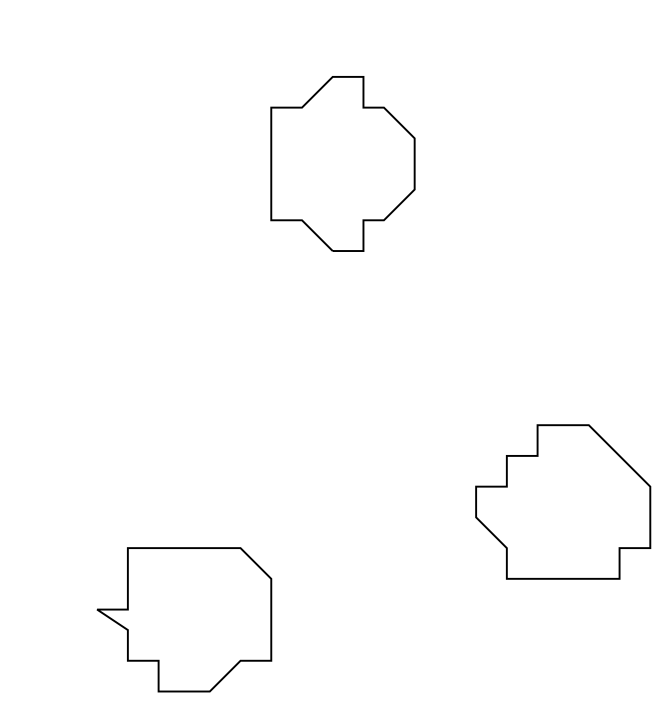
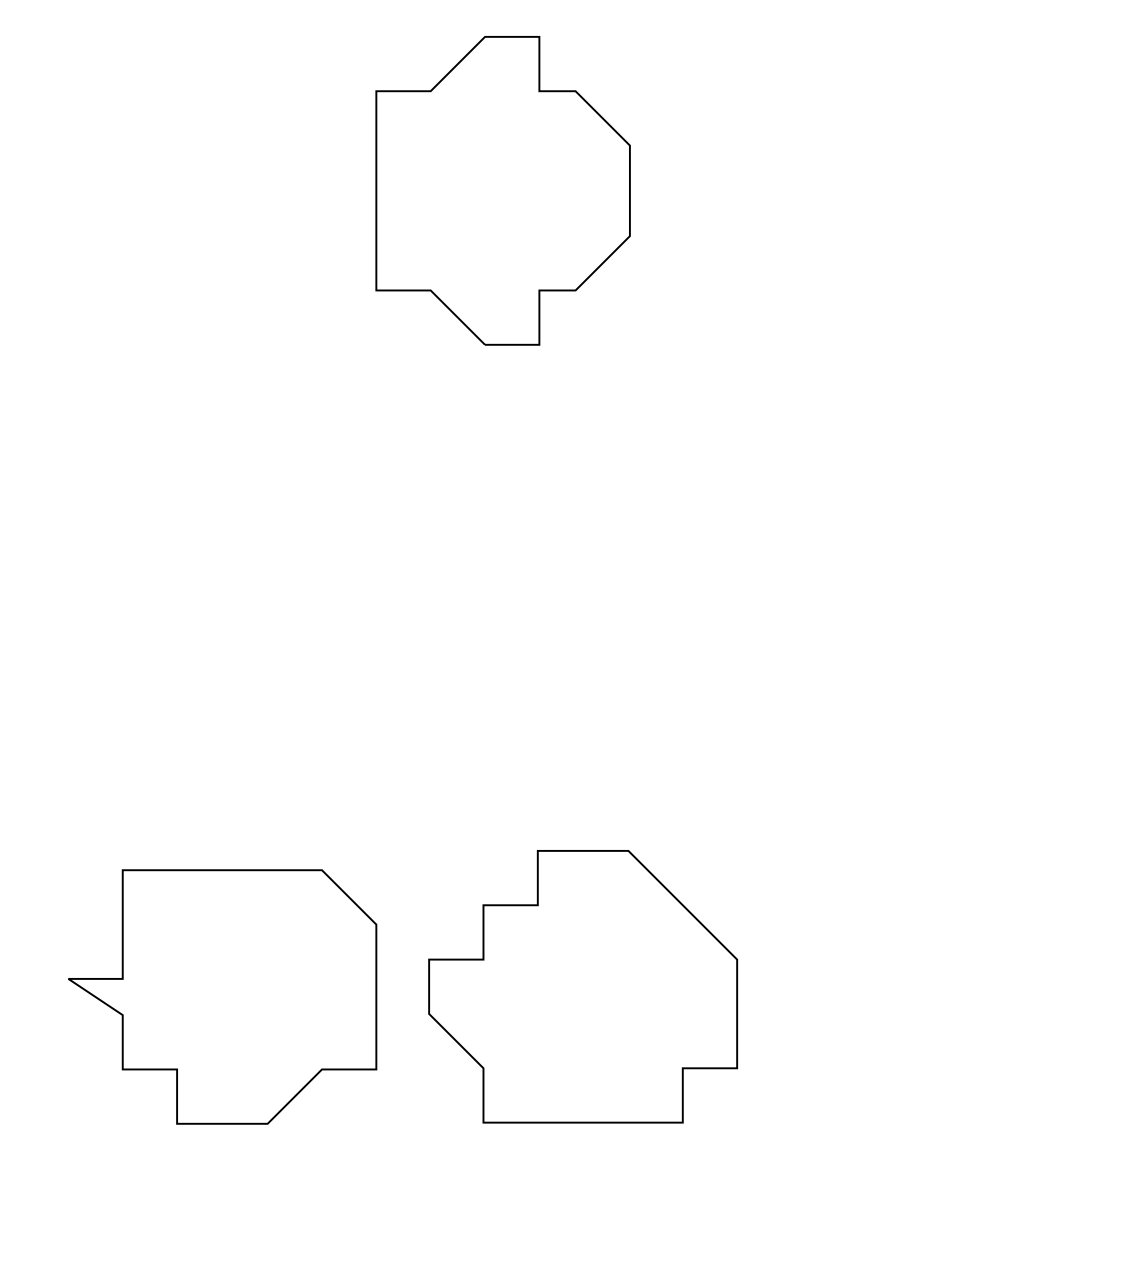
part: (563, 501) -> (583, 985), moved

